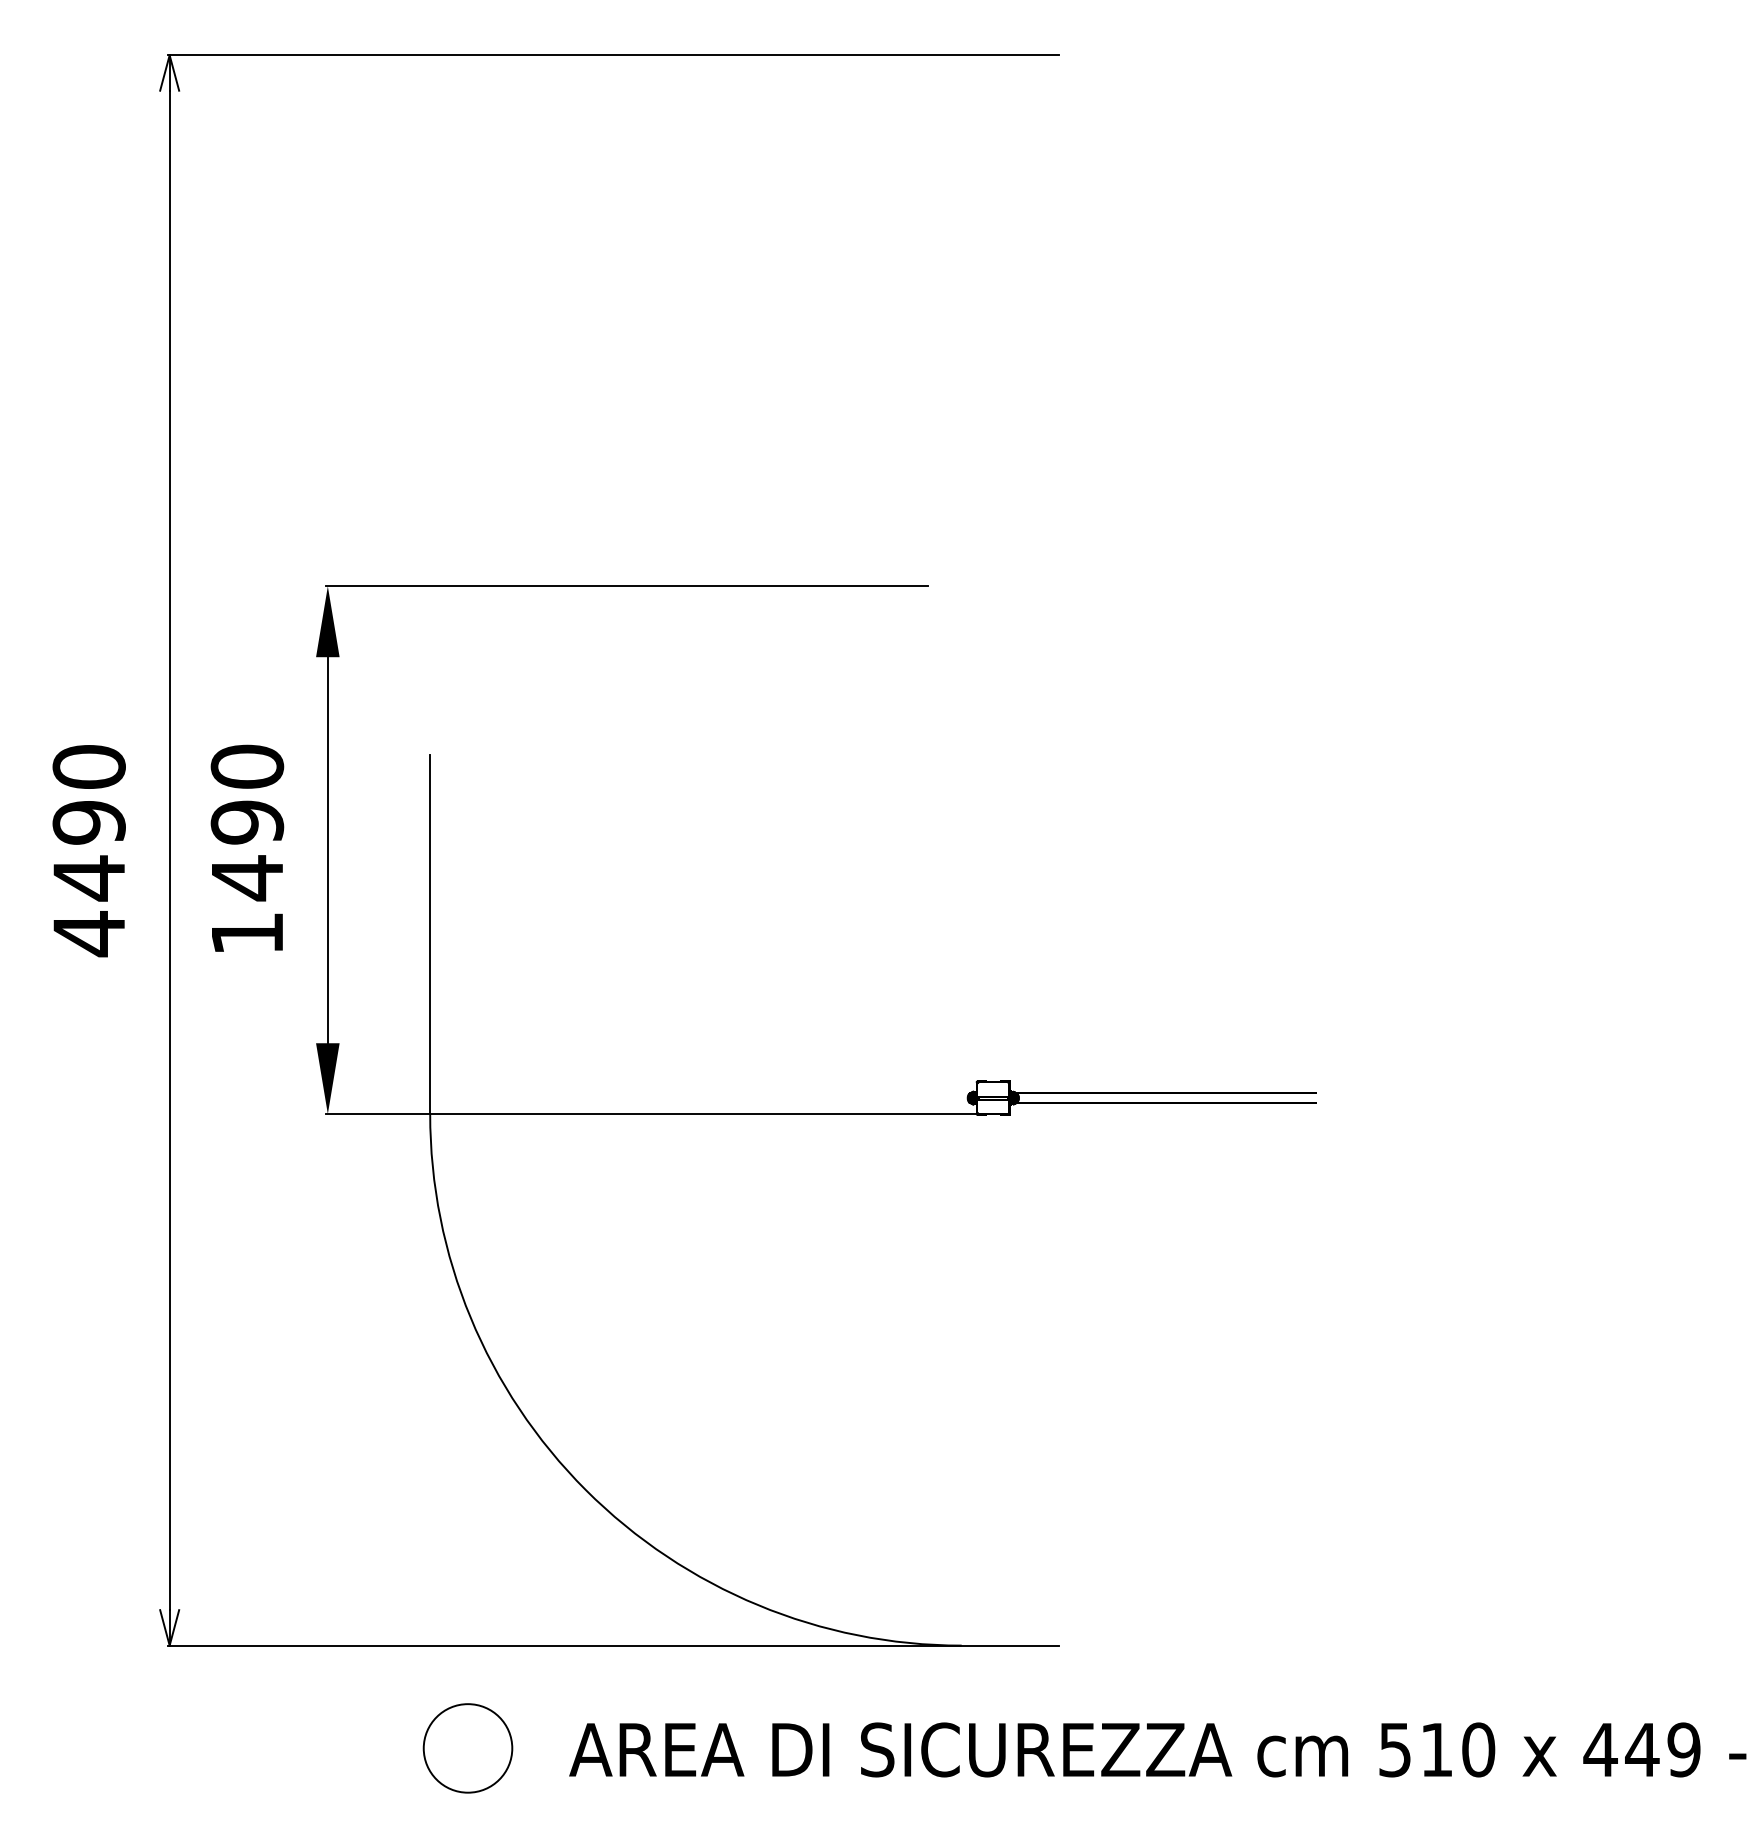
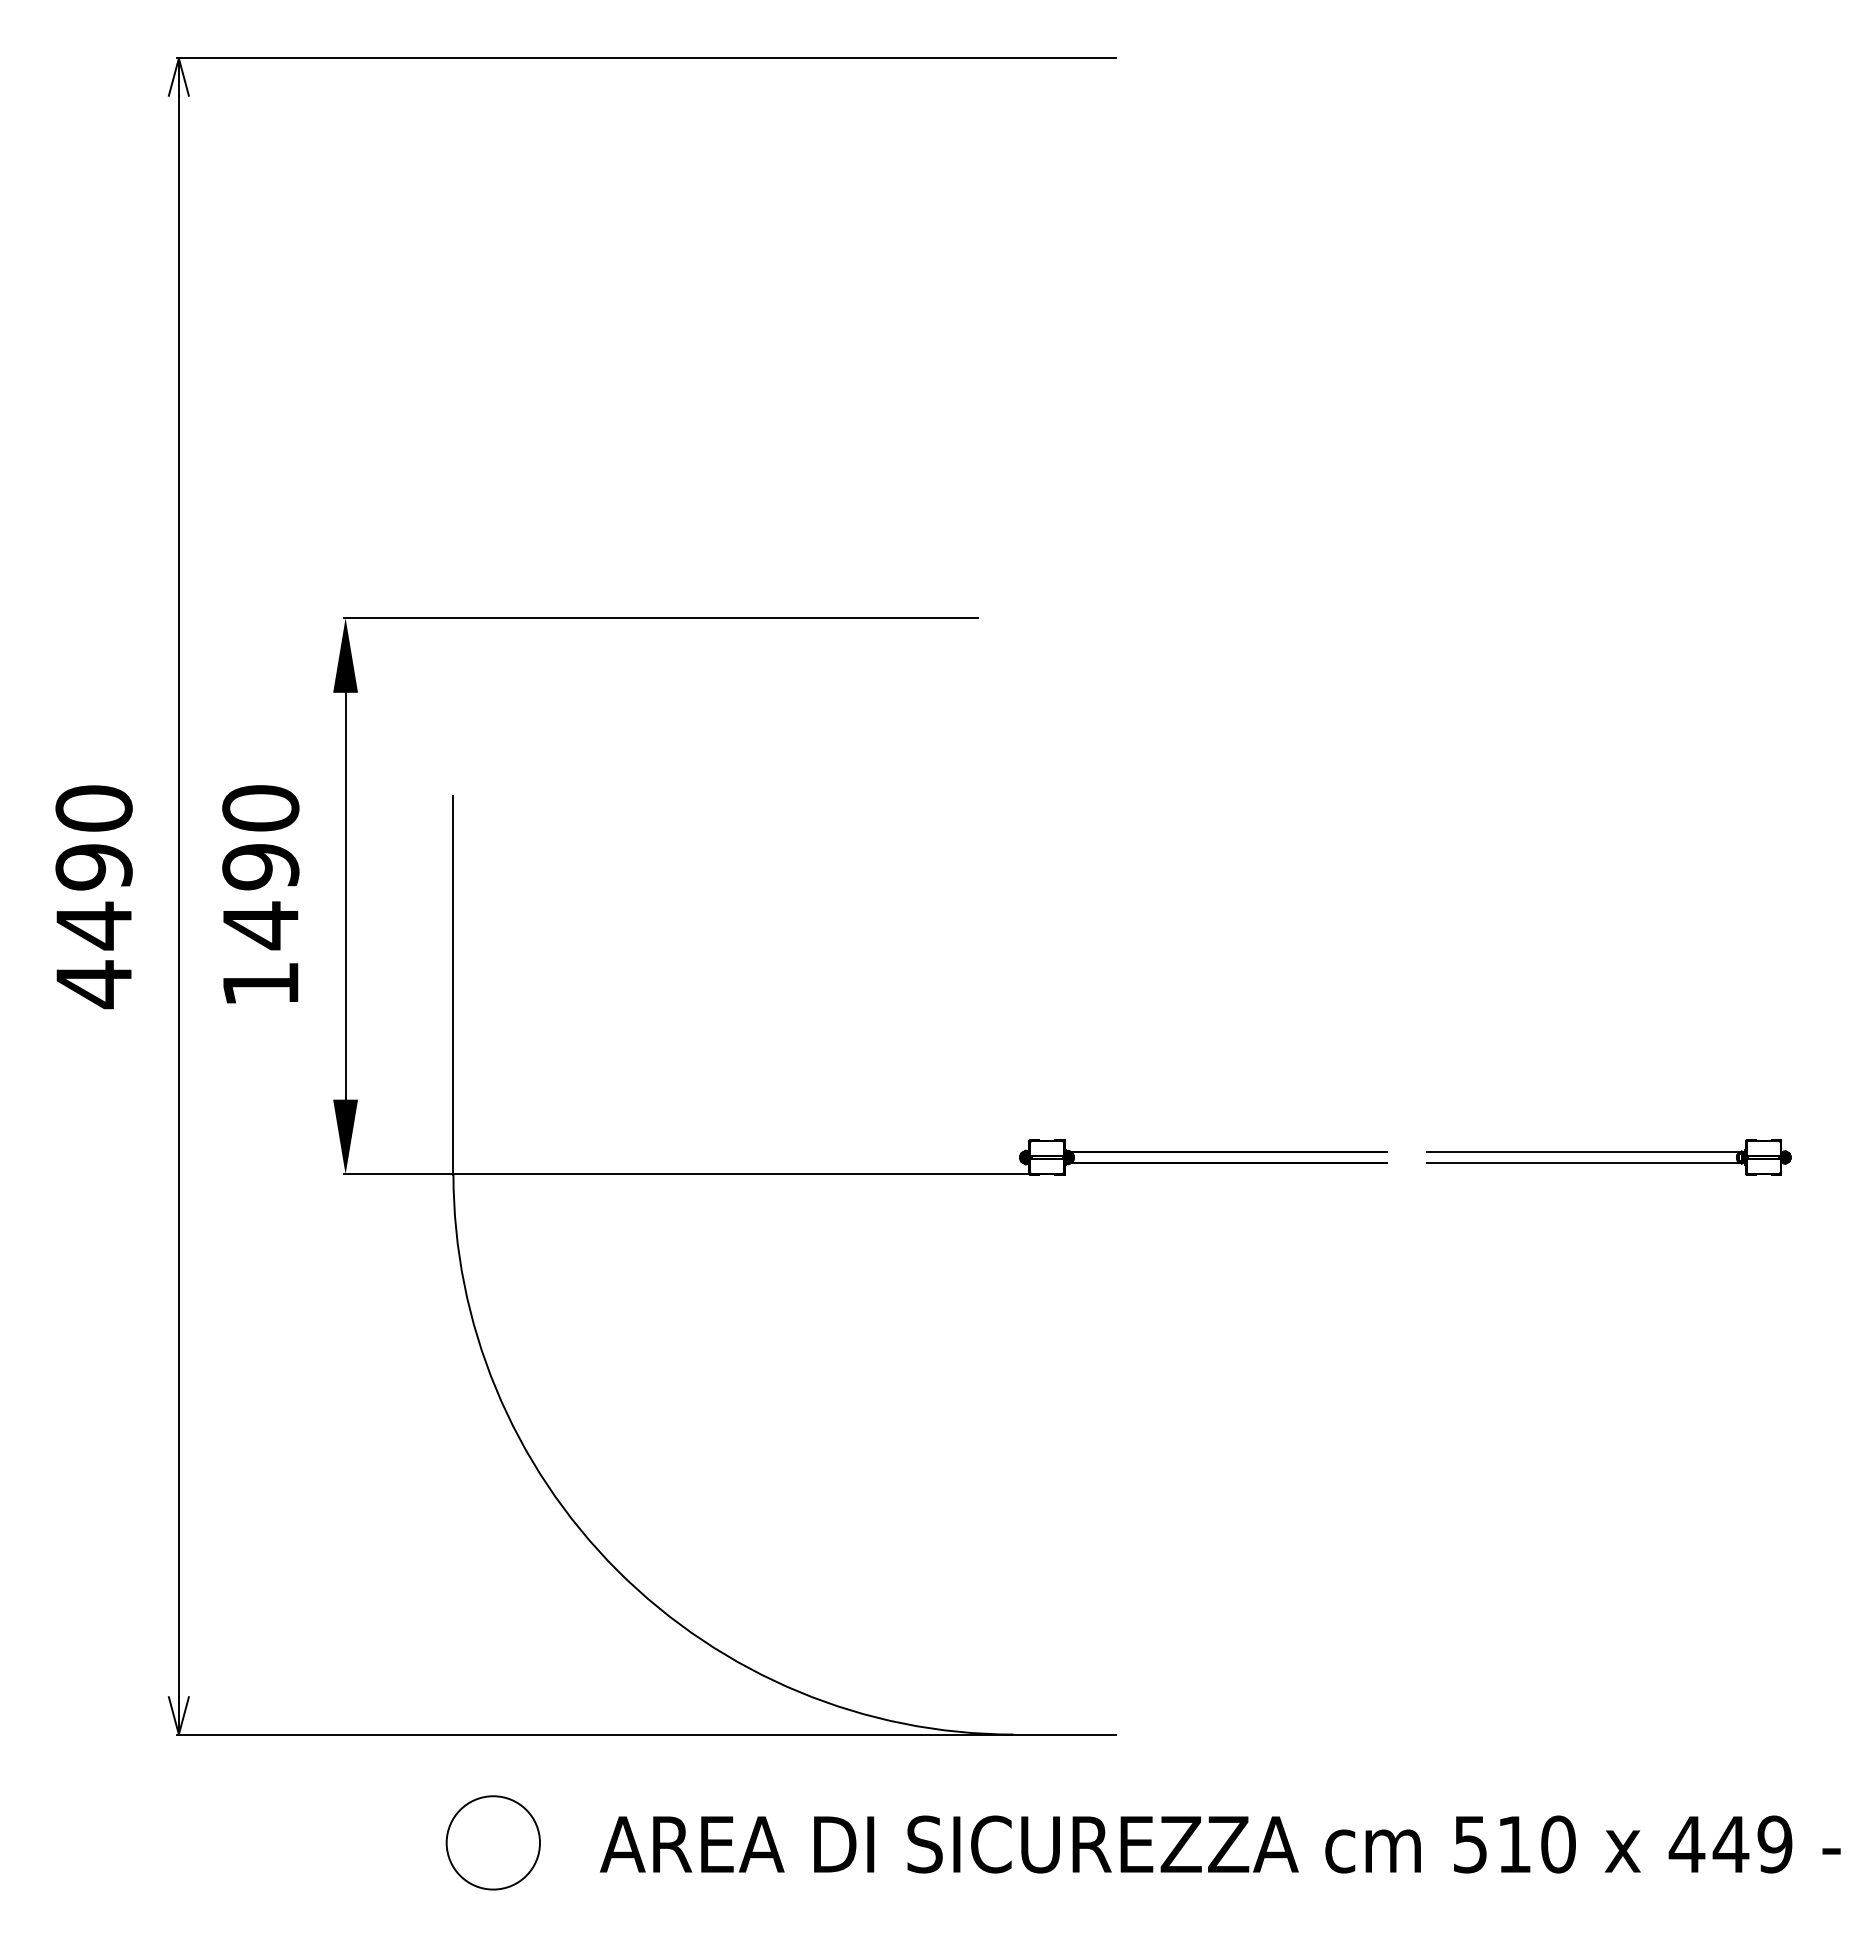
part: (1526, 1098) -> (1608, 1157), added

